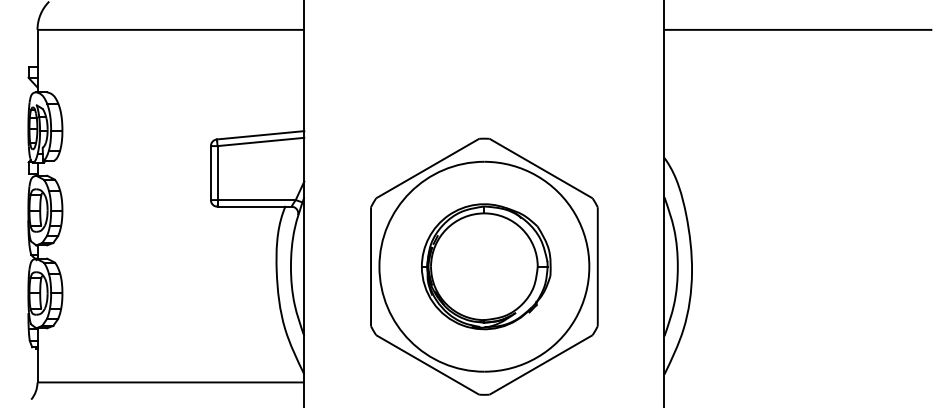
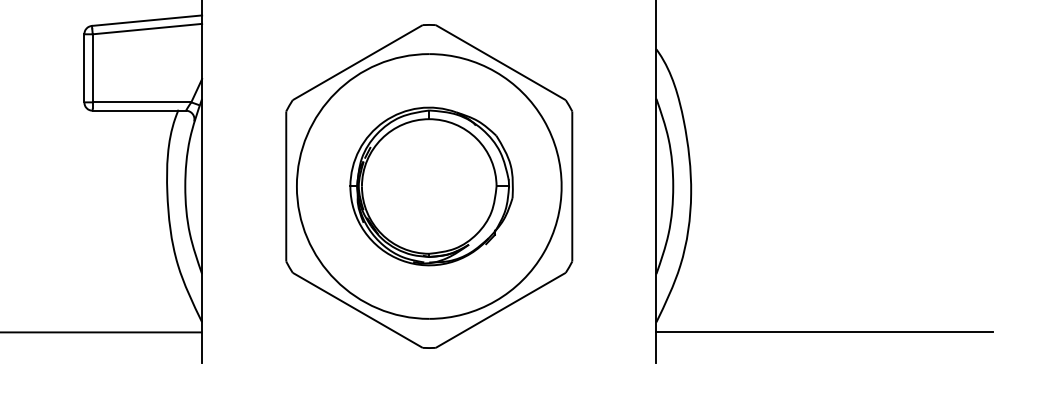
line: (797, 382) -> (824, 332), added

